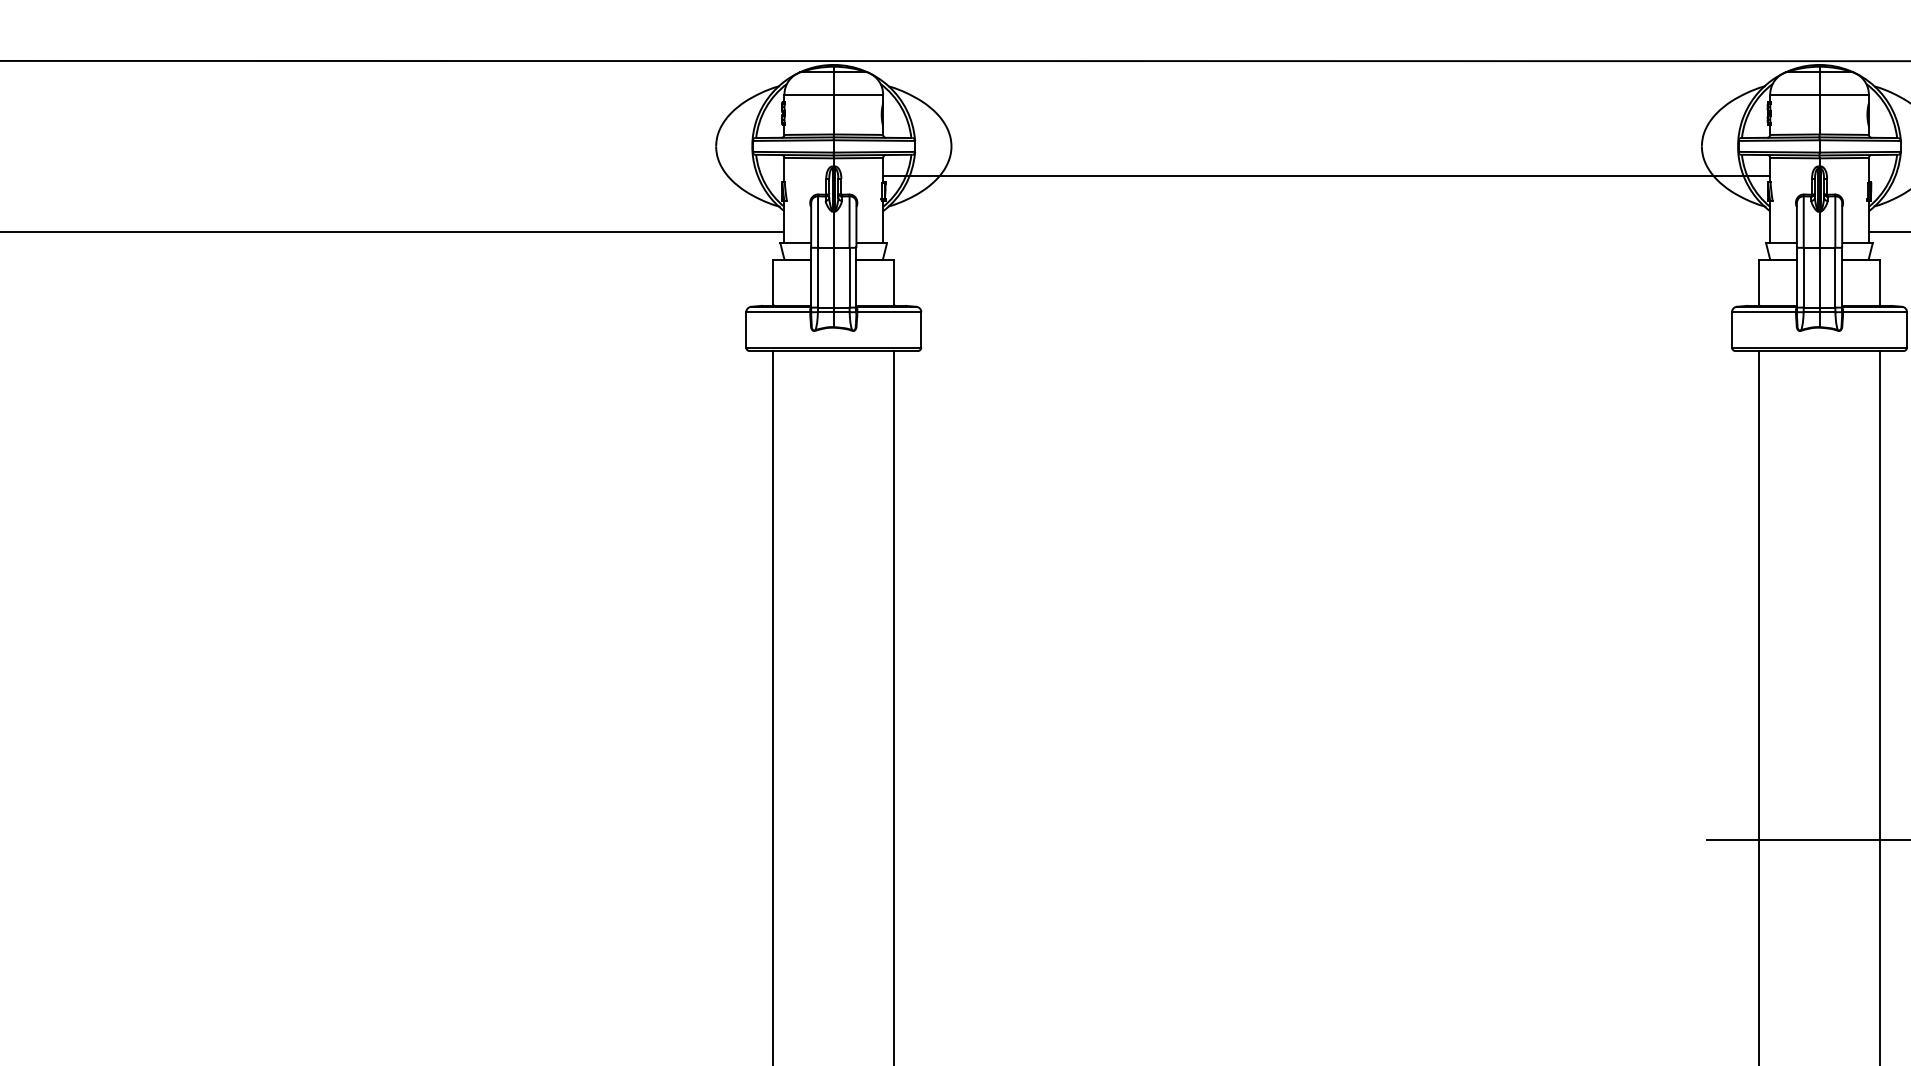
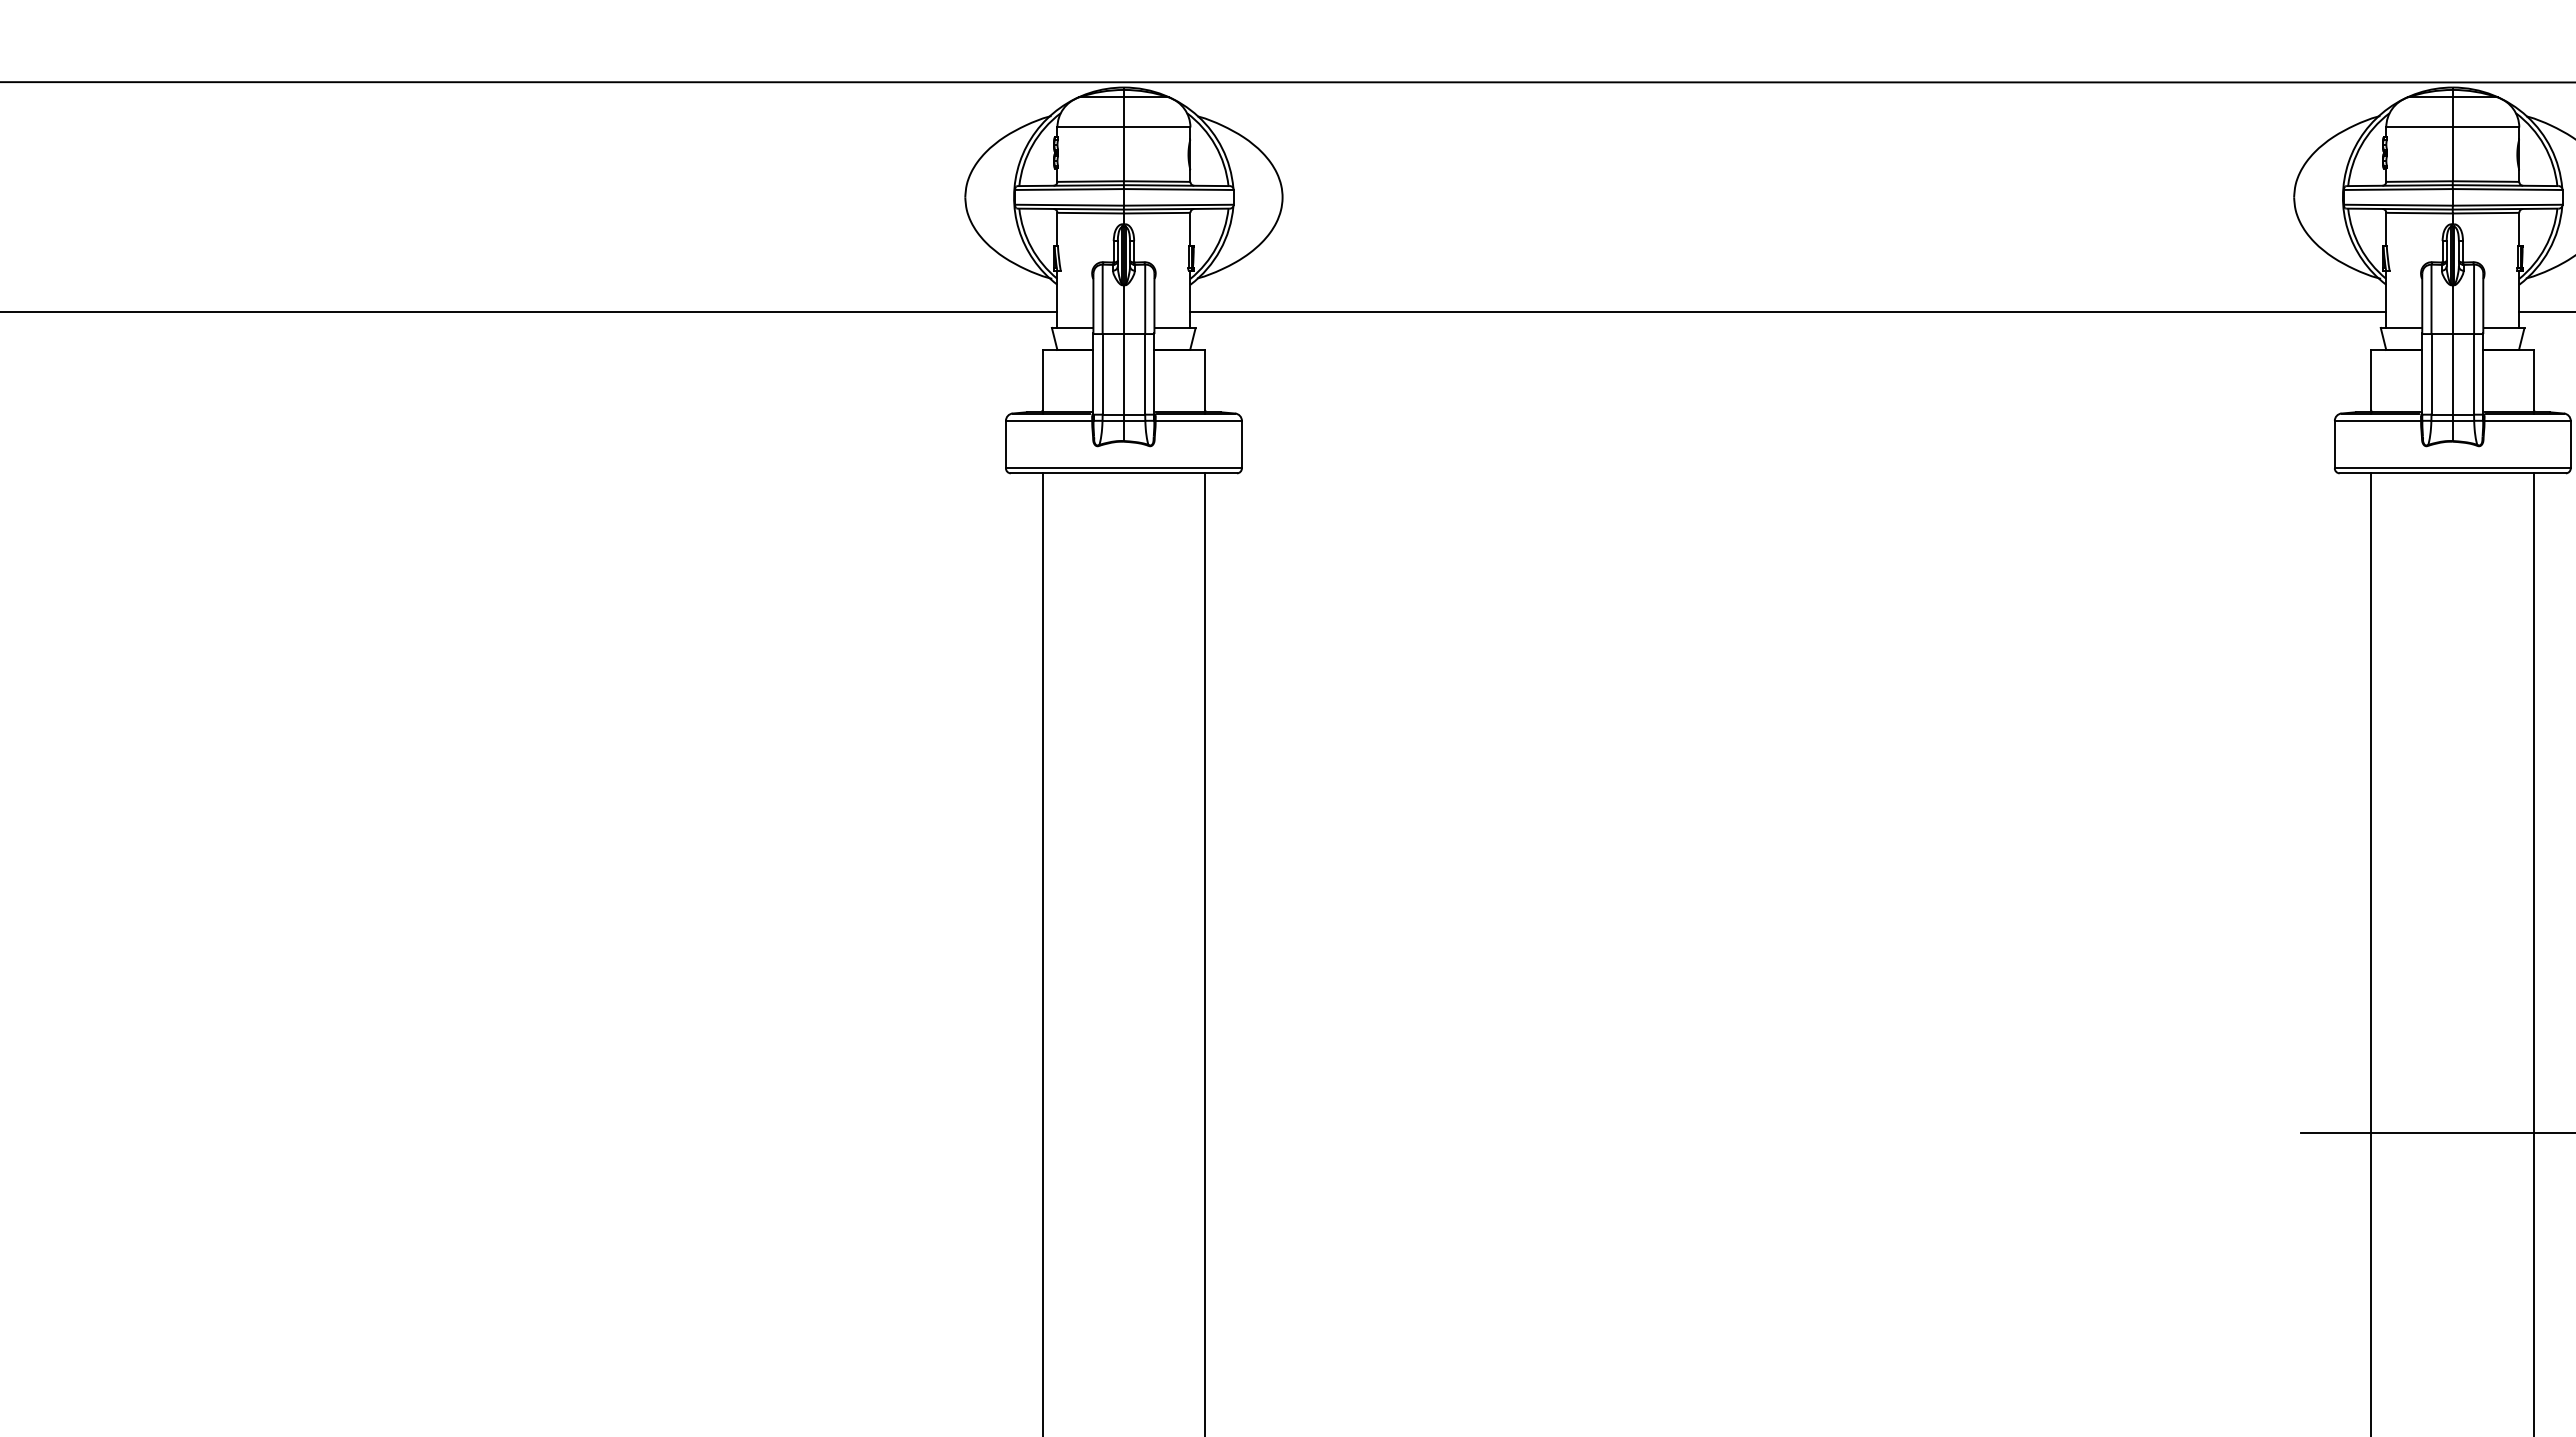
line: (1326, 176) -> (1788, 312), moved

